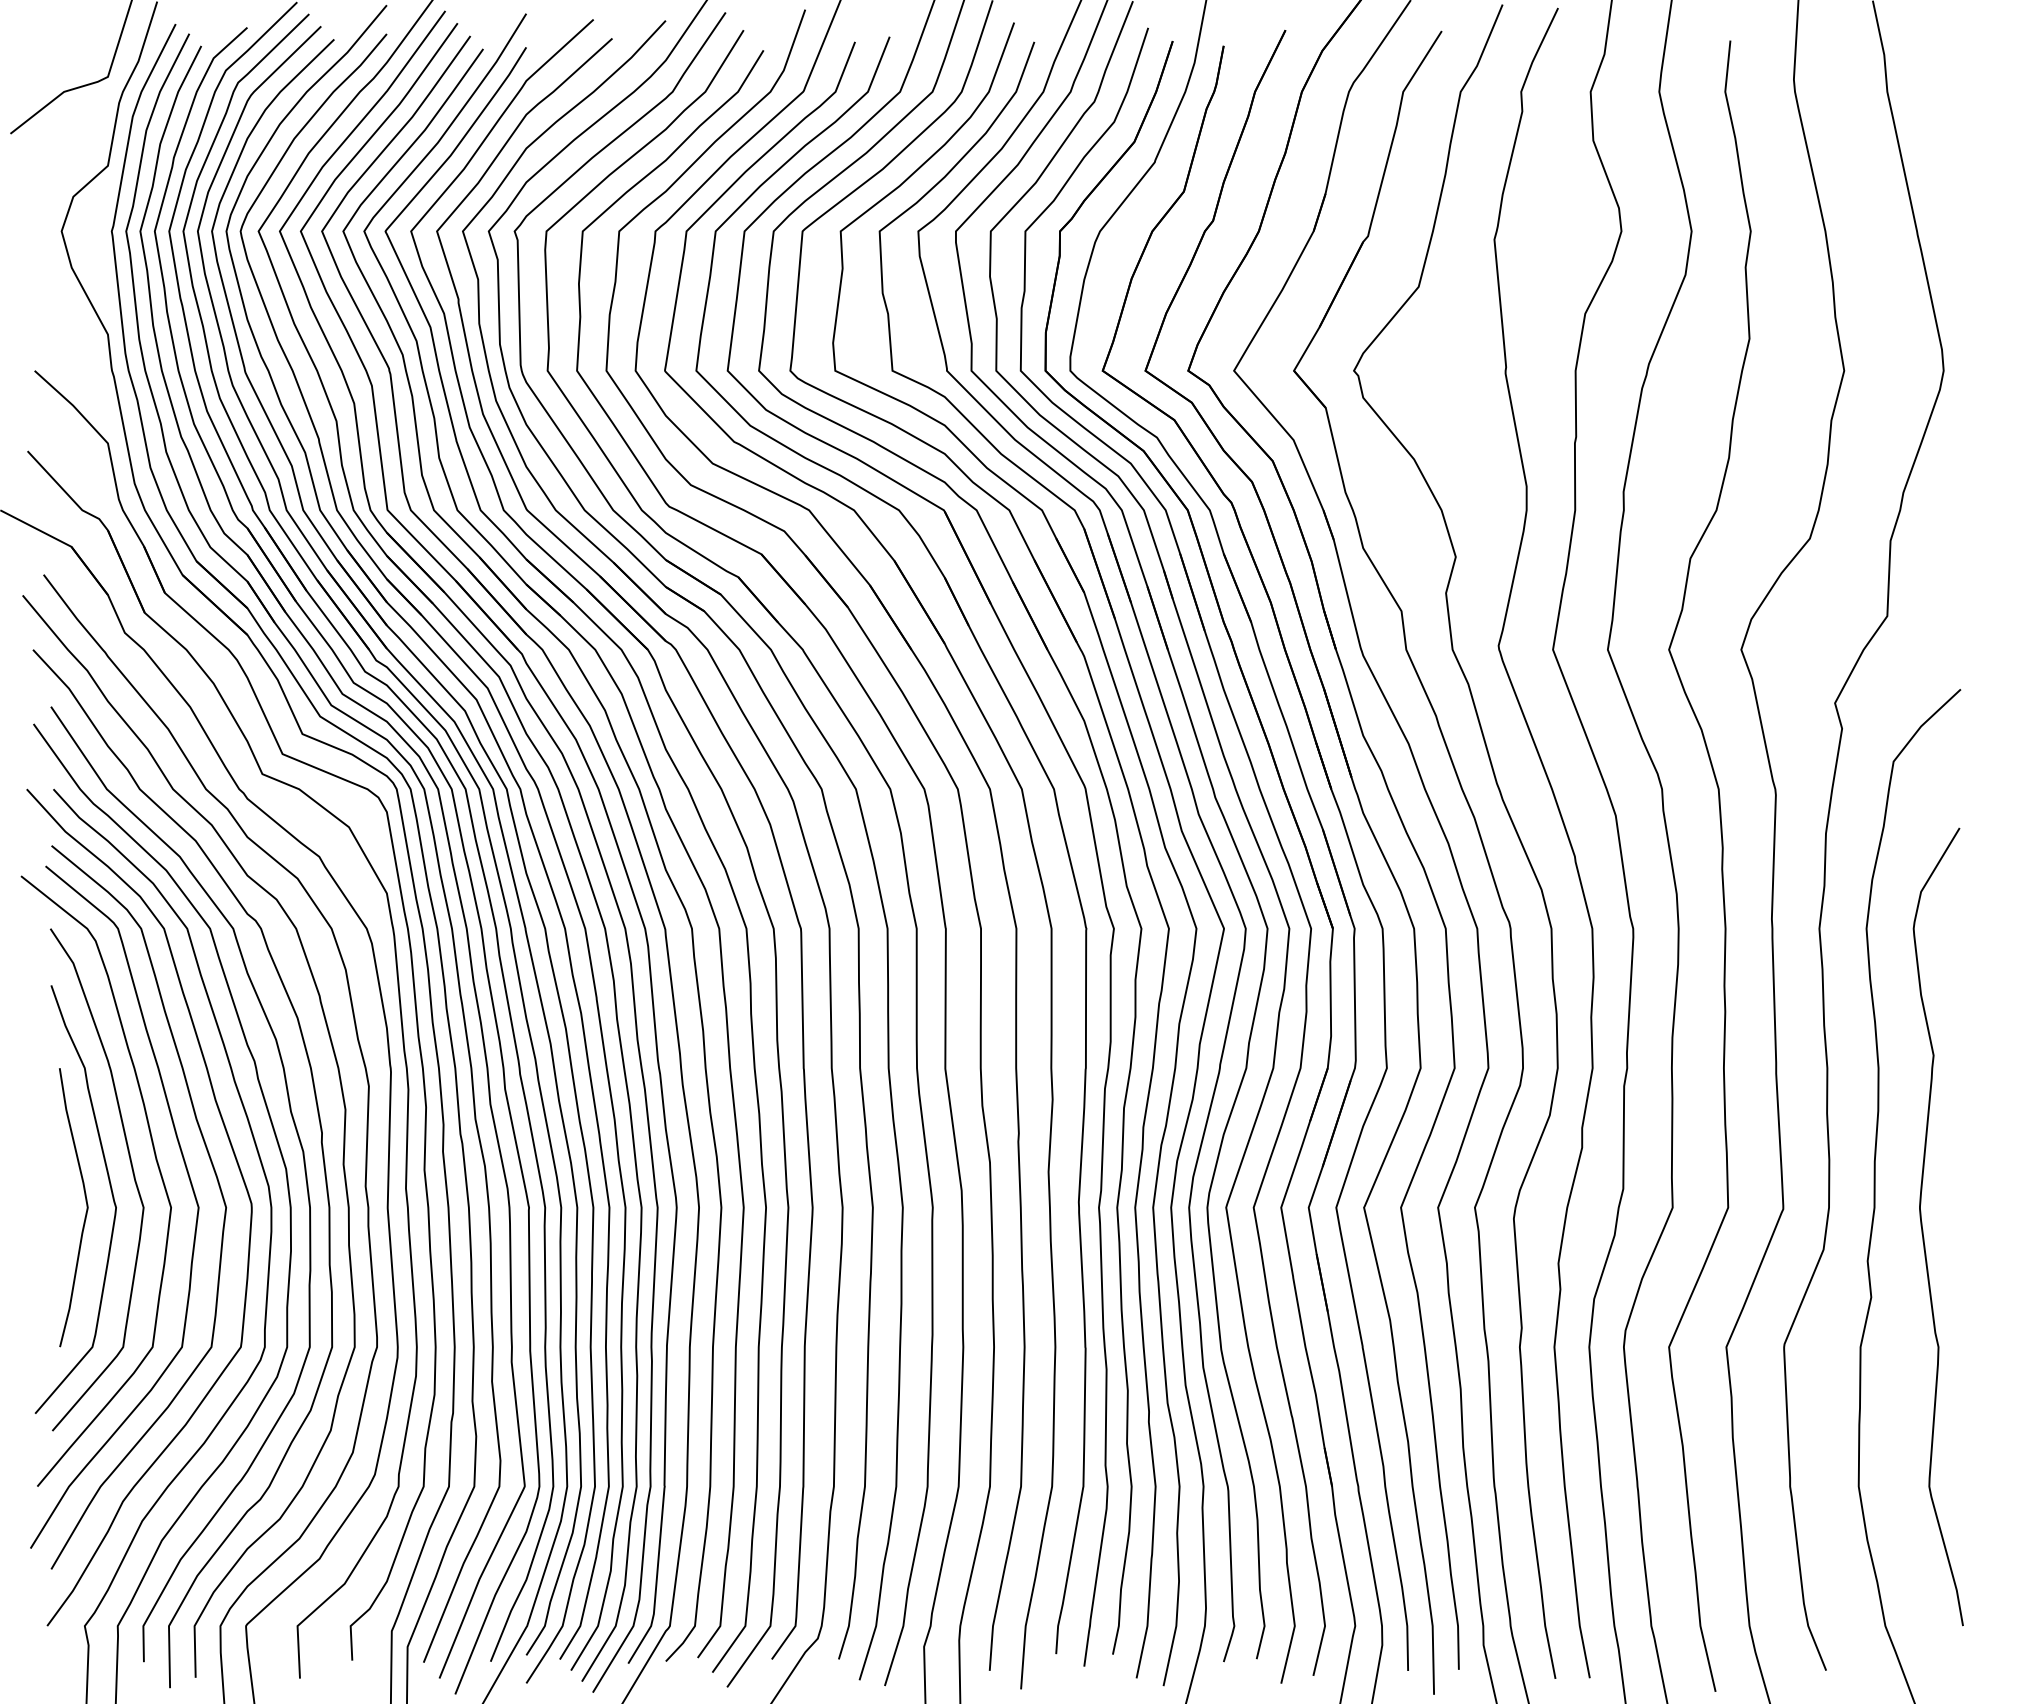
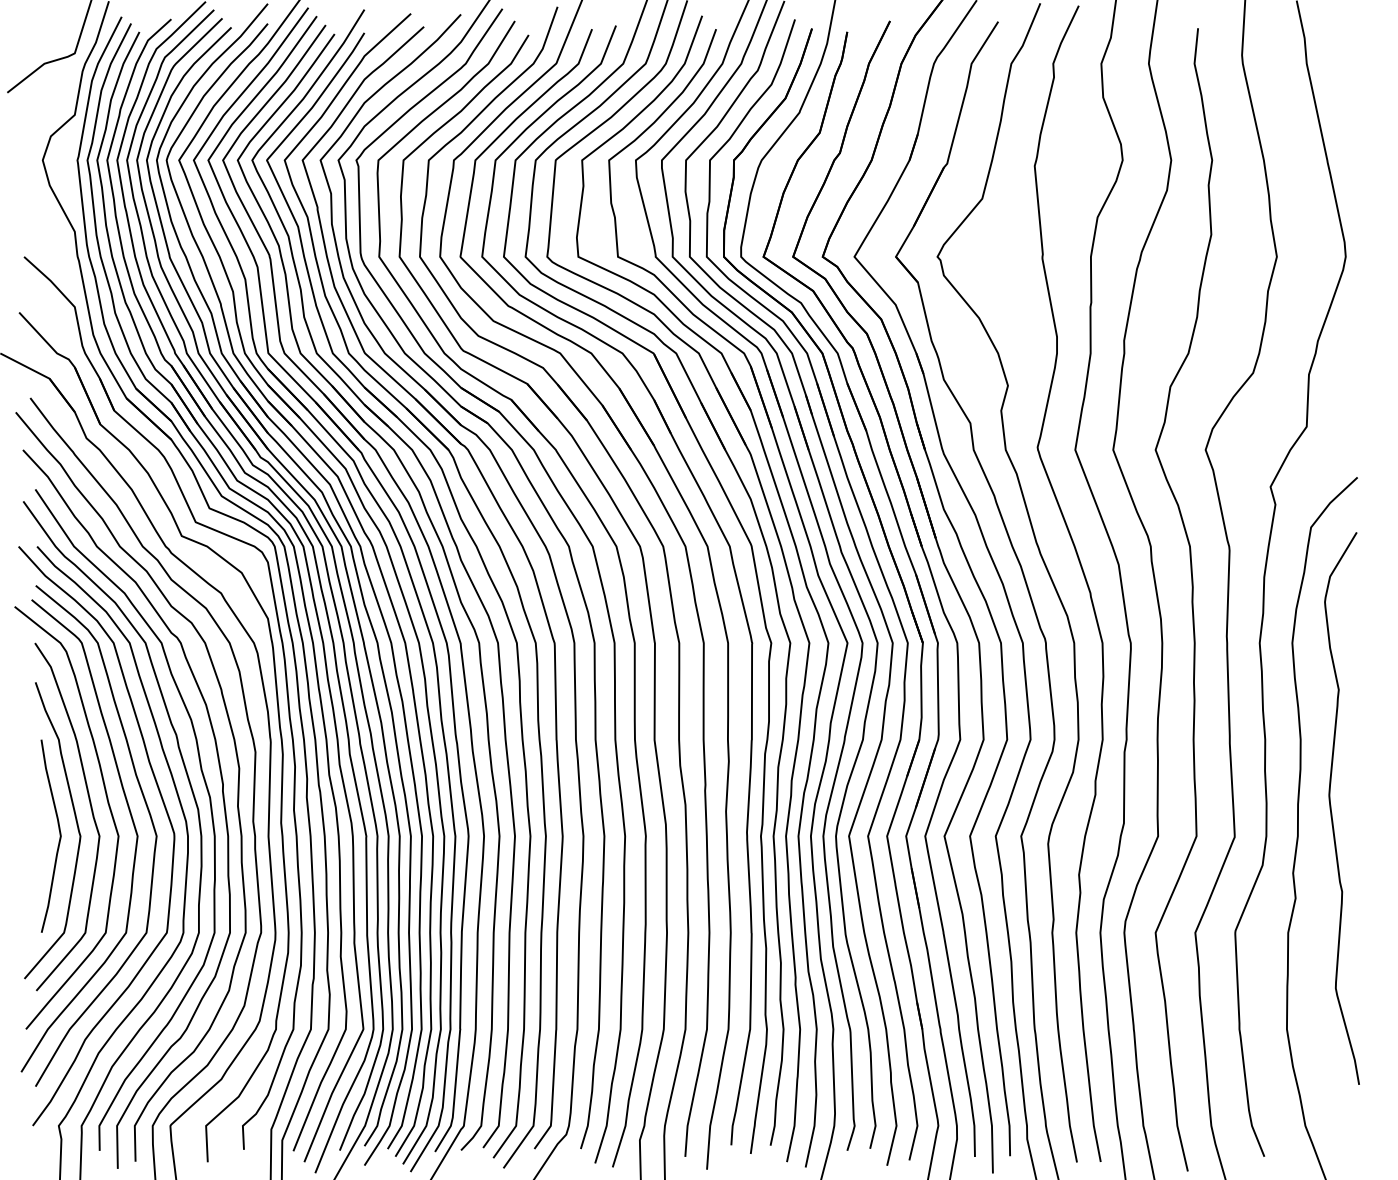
curve: (1924, 1232) -> (1332, 812), moved

